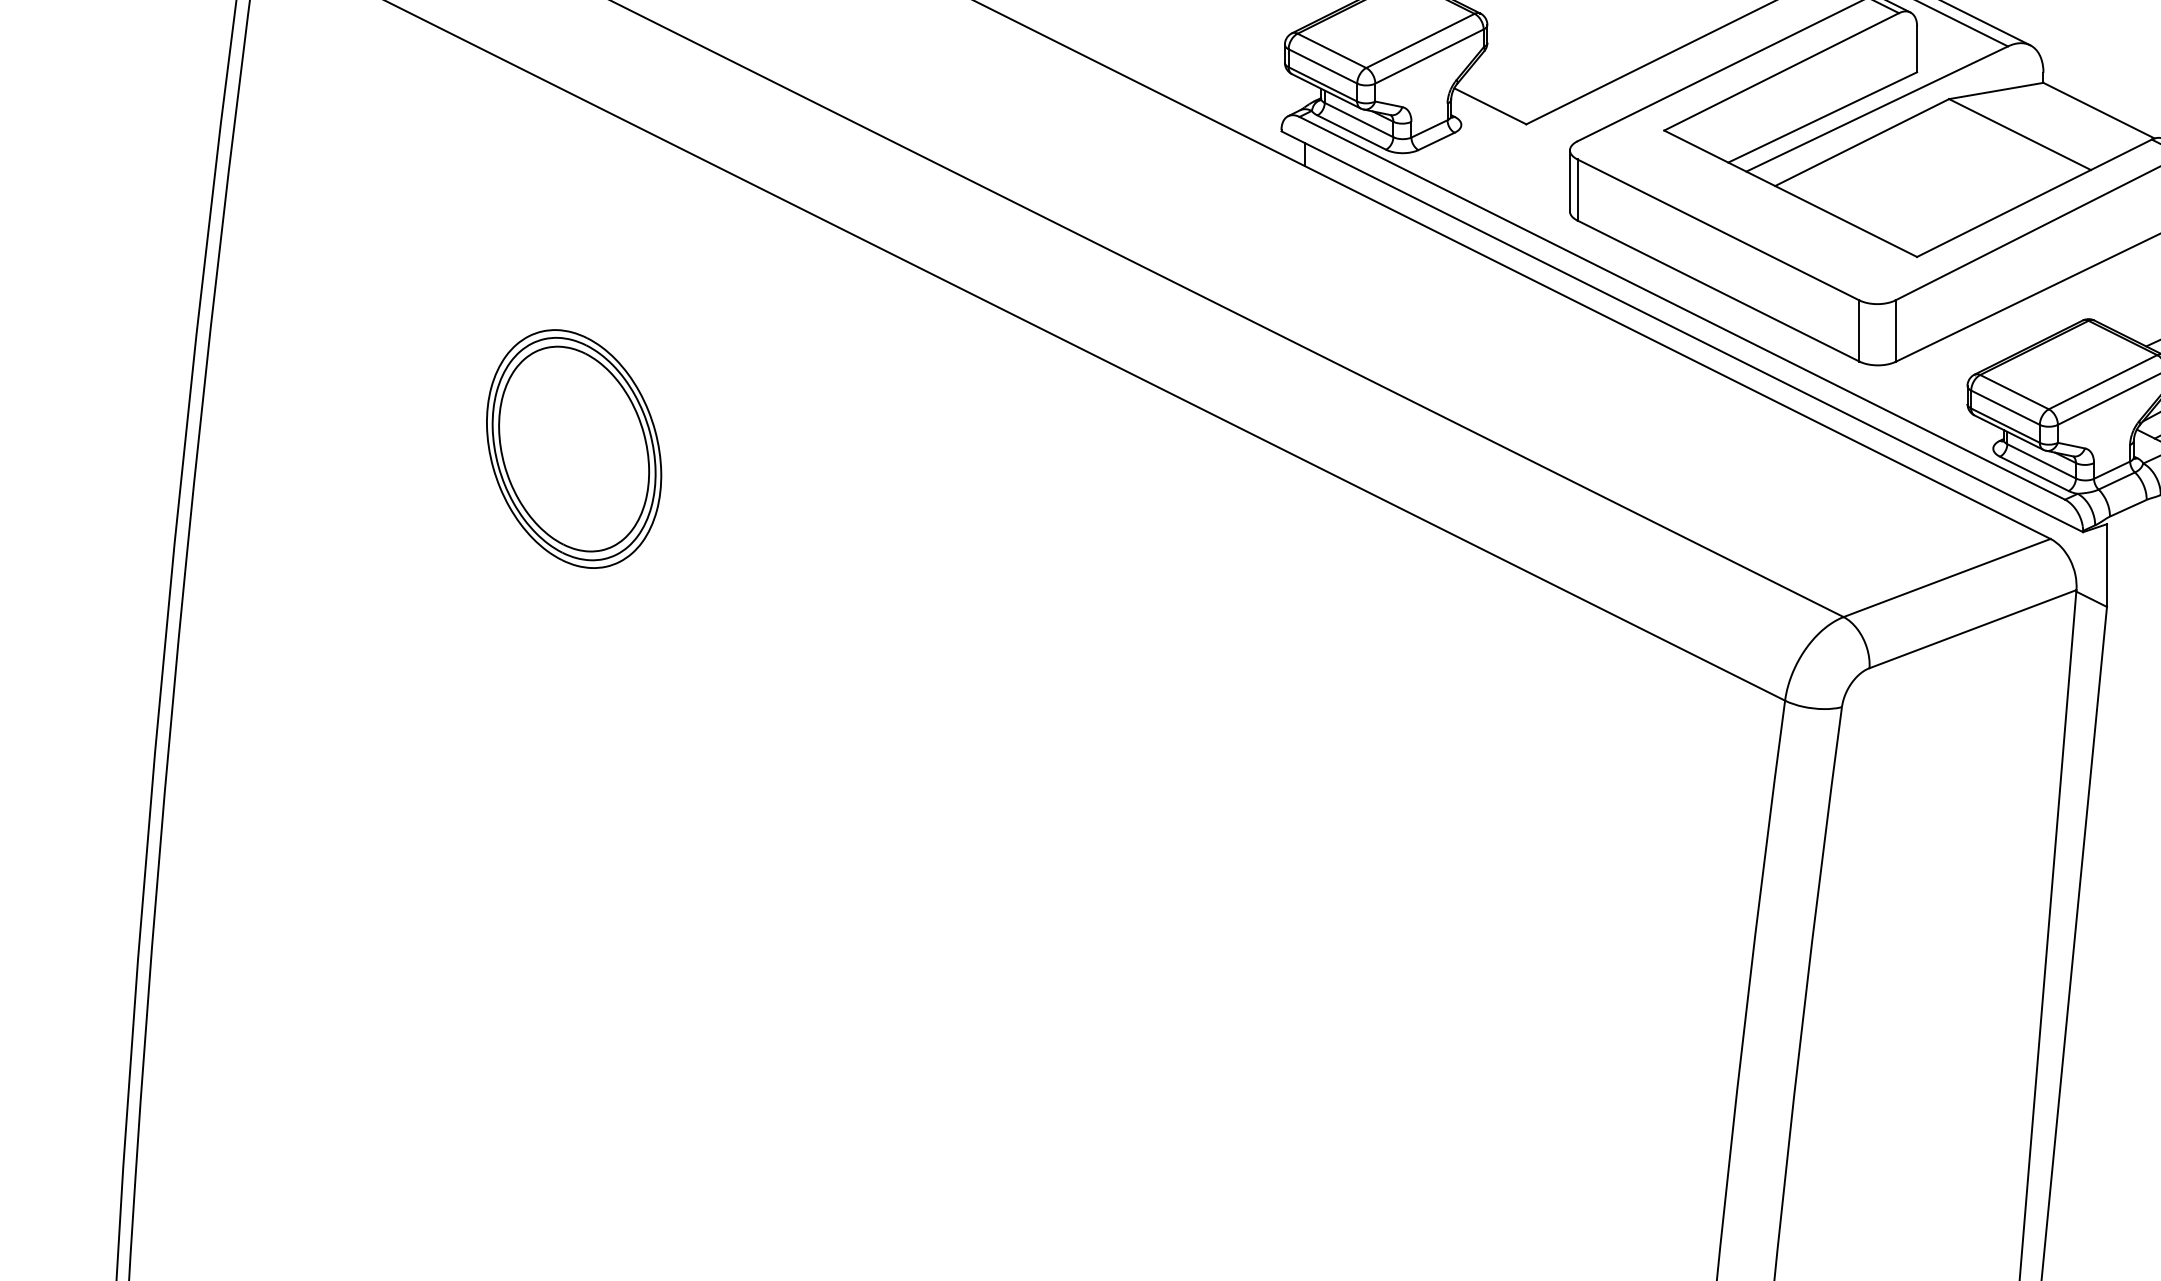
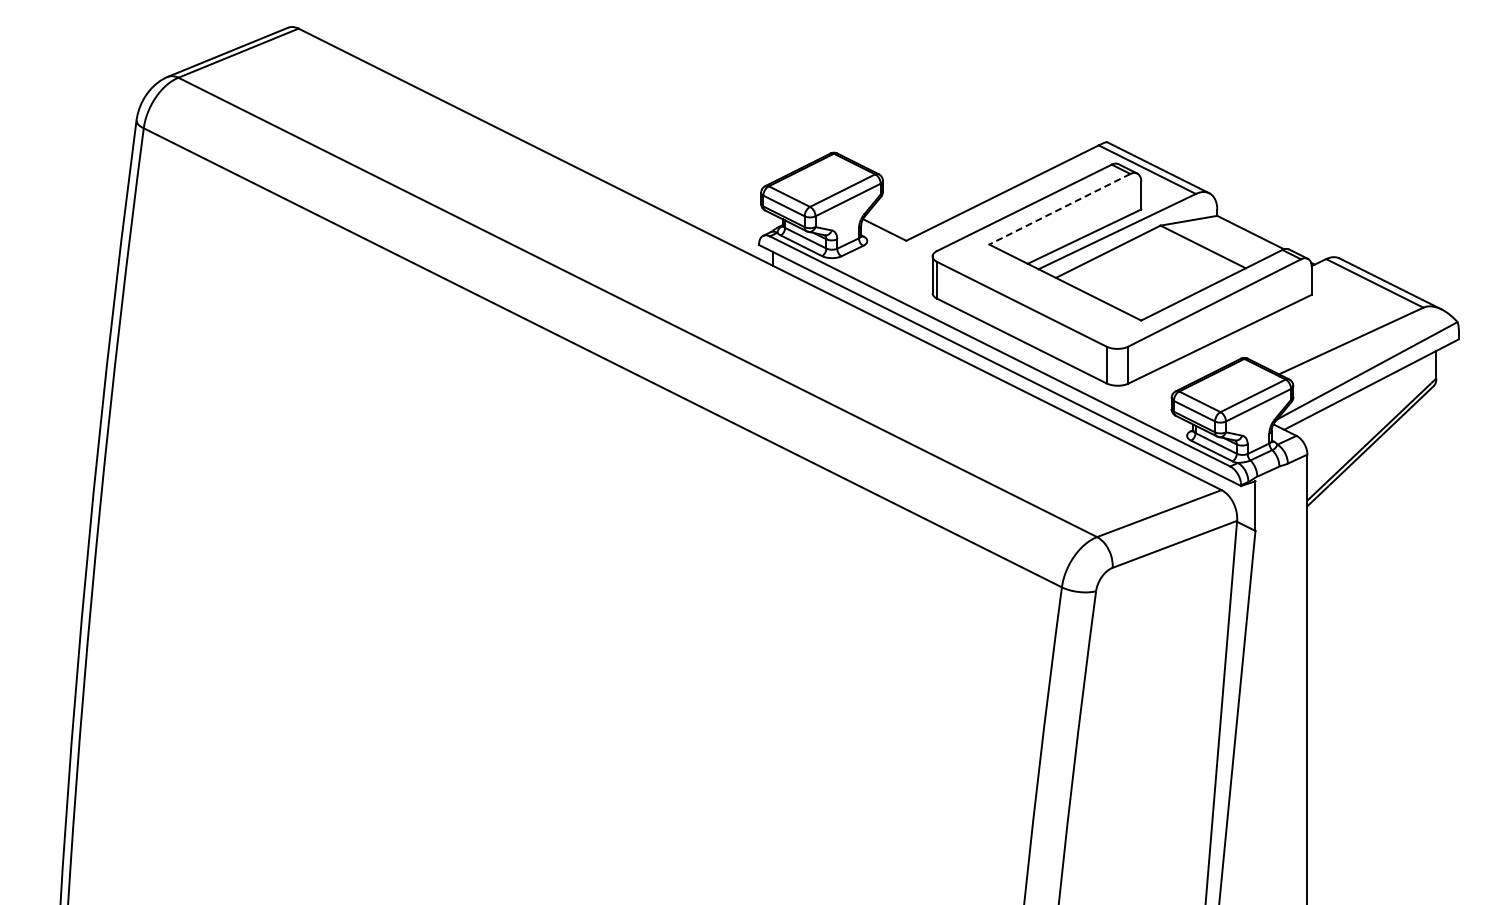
line: (1781, 72) -> (1059, 209), solid -> dashed
part: (573, 448) -> (333, 435), removed

